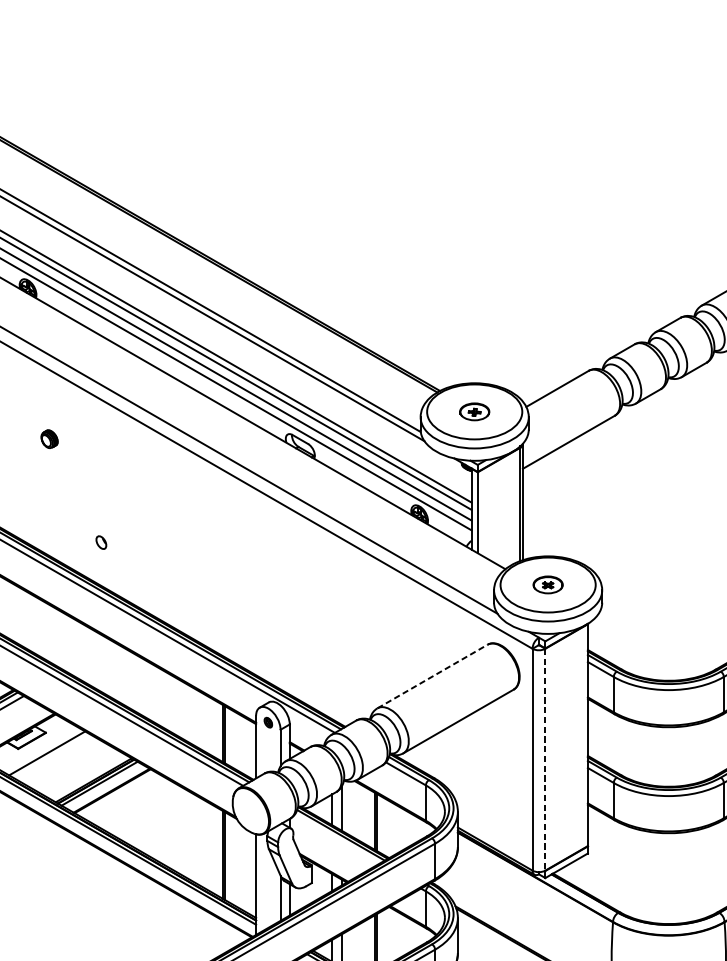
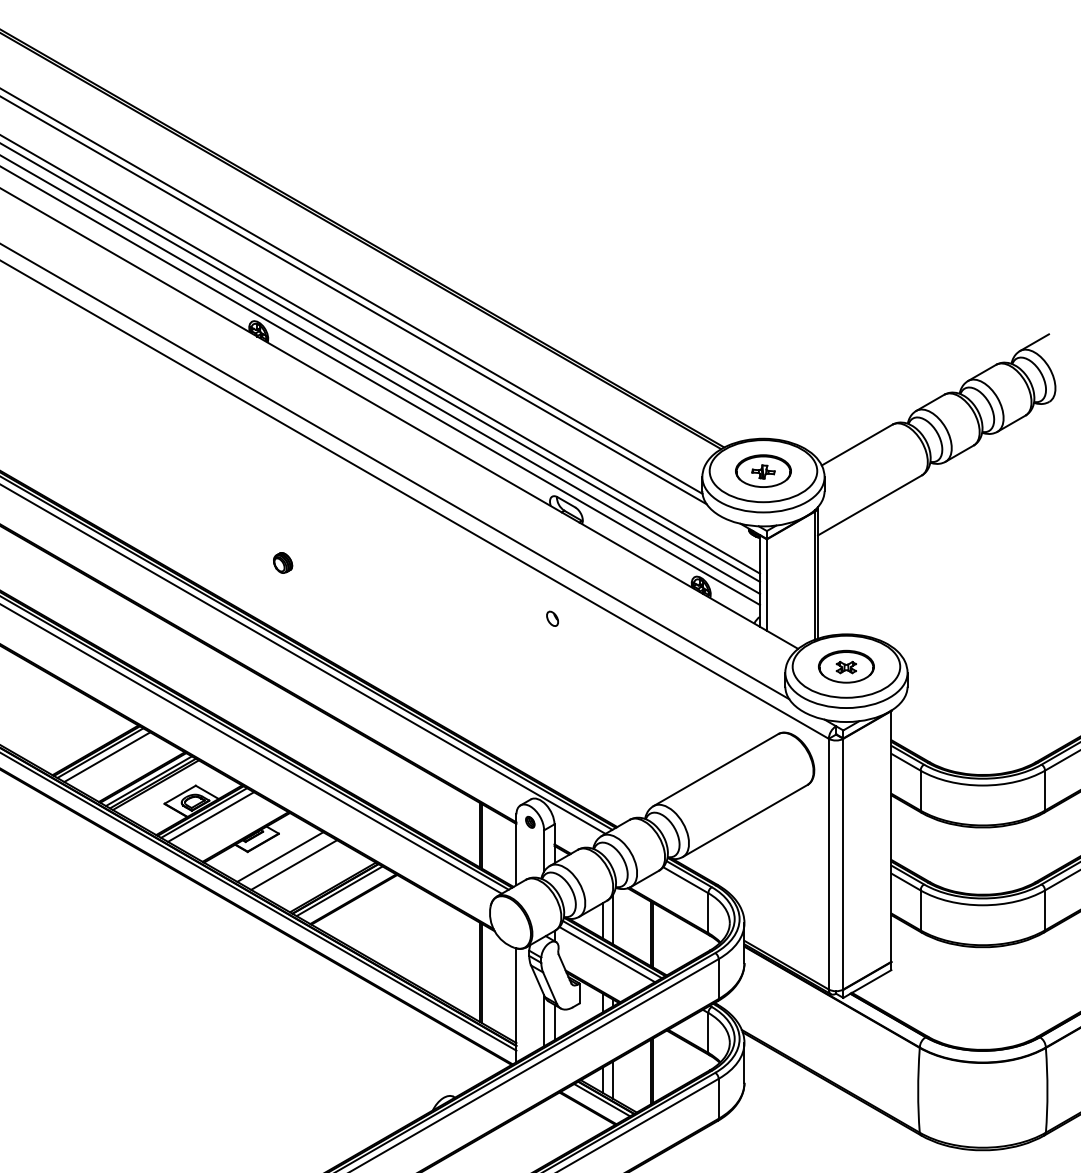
part: (474, 411) -> (763, 470), size x1.67
part: (49, 438) -> (283, 562), moved
part: (101, 542) -> (552, 618), moved
part: (548, 584) -> (846, 666), size x1.67
line: (432, 676) -> (715, 770), dashed -> solid
line: (59, 760) -> (294, 864), added
line: (545, 760) -> (843, 864), dashed -> solid
line: (336, 839) -> (607, 954), added

